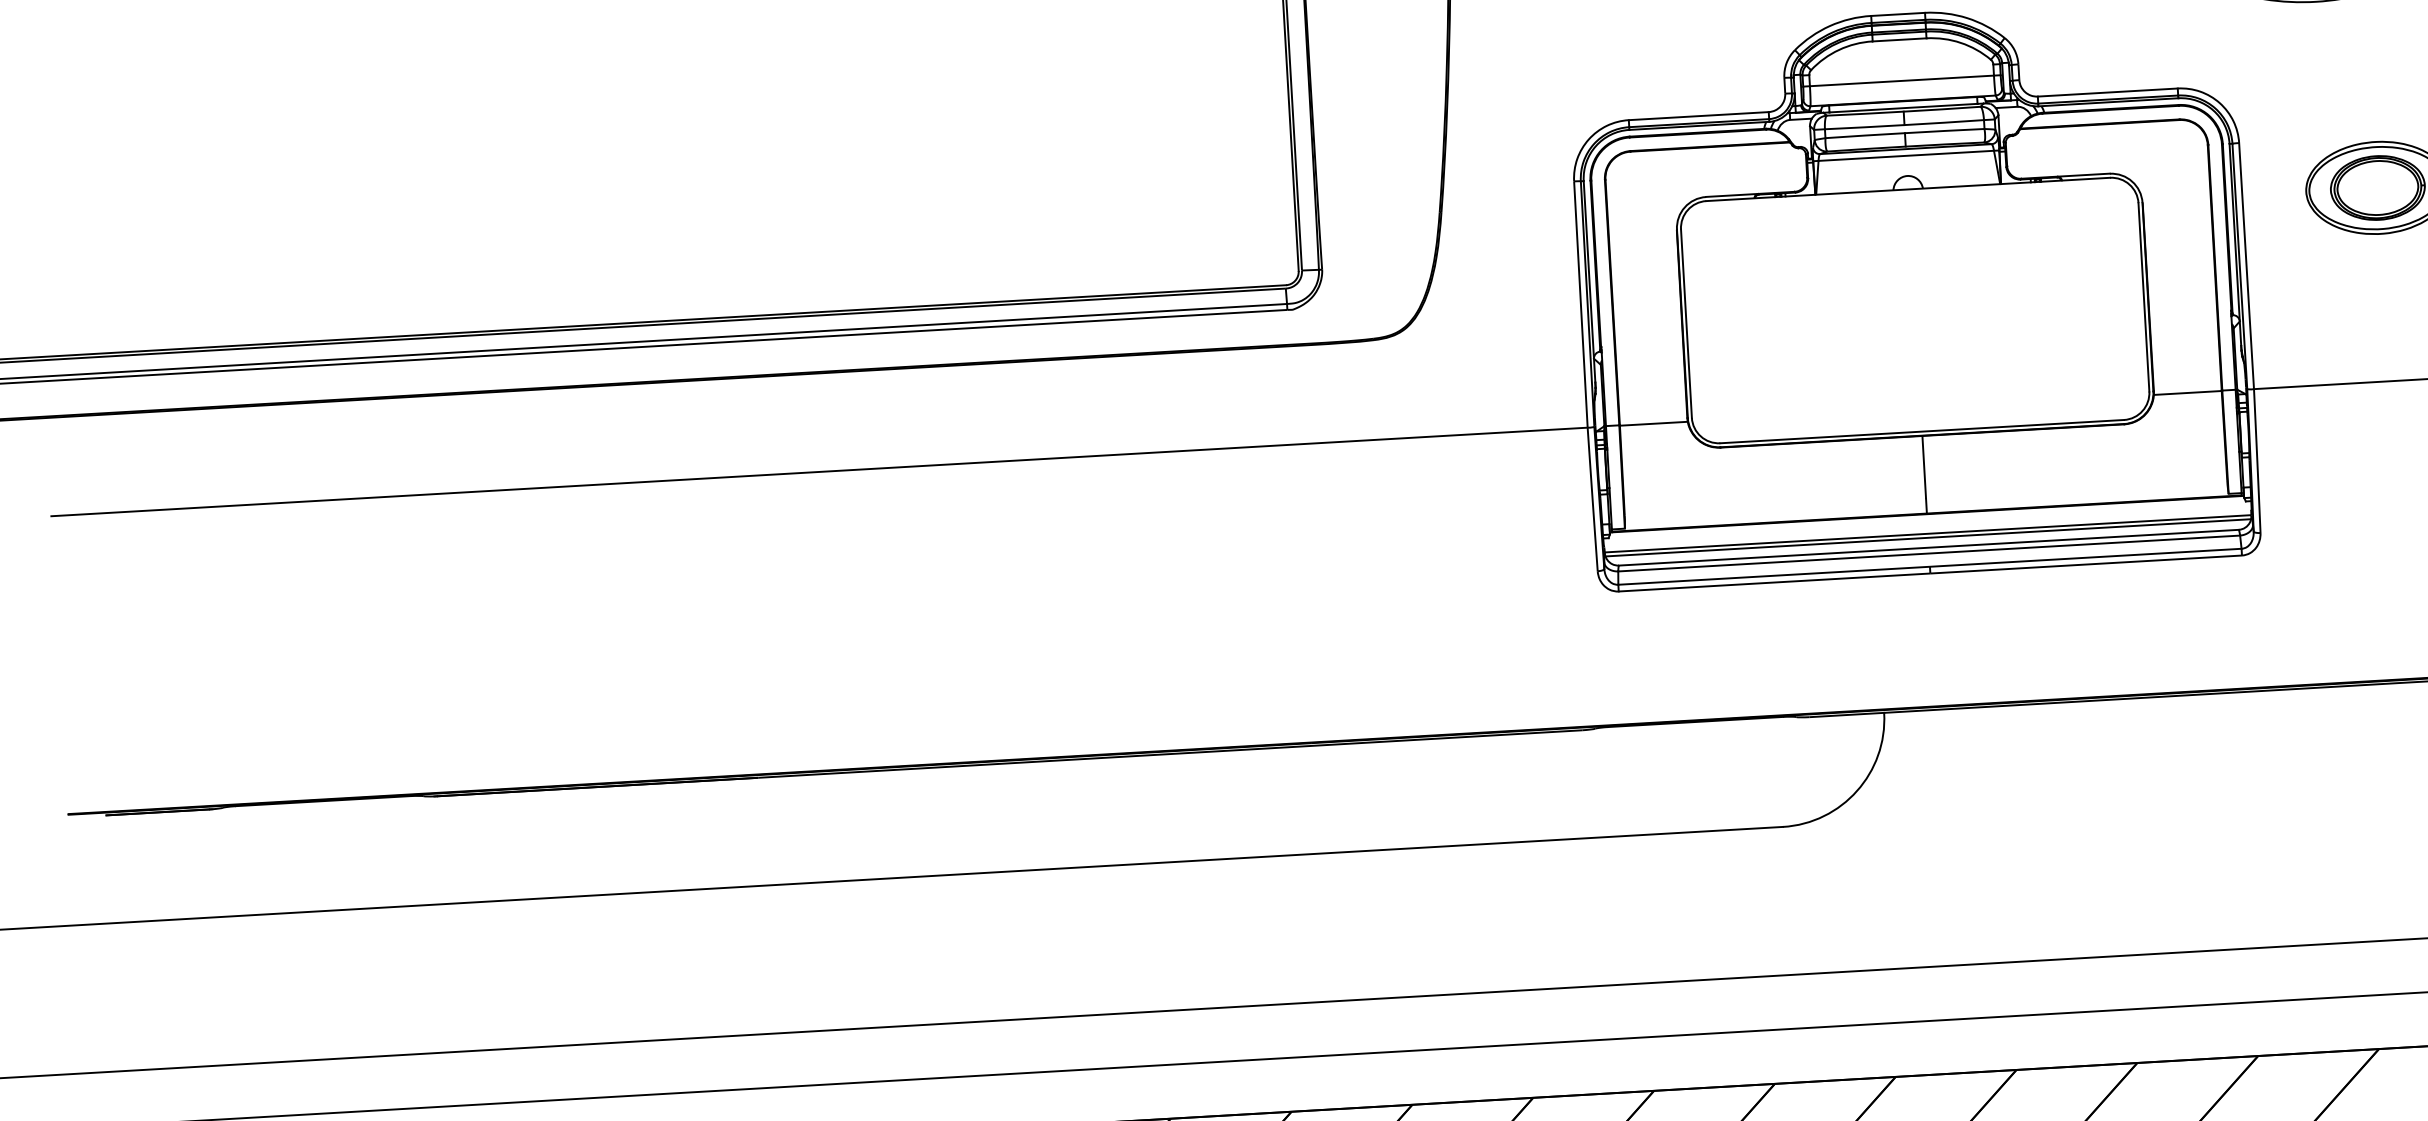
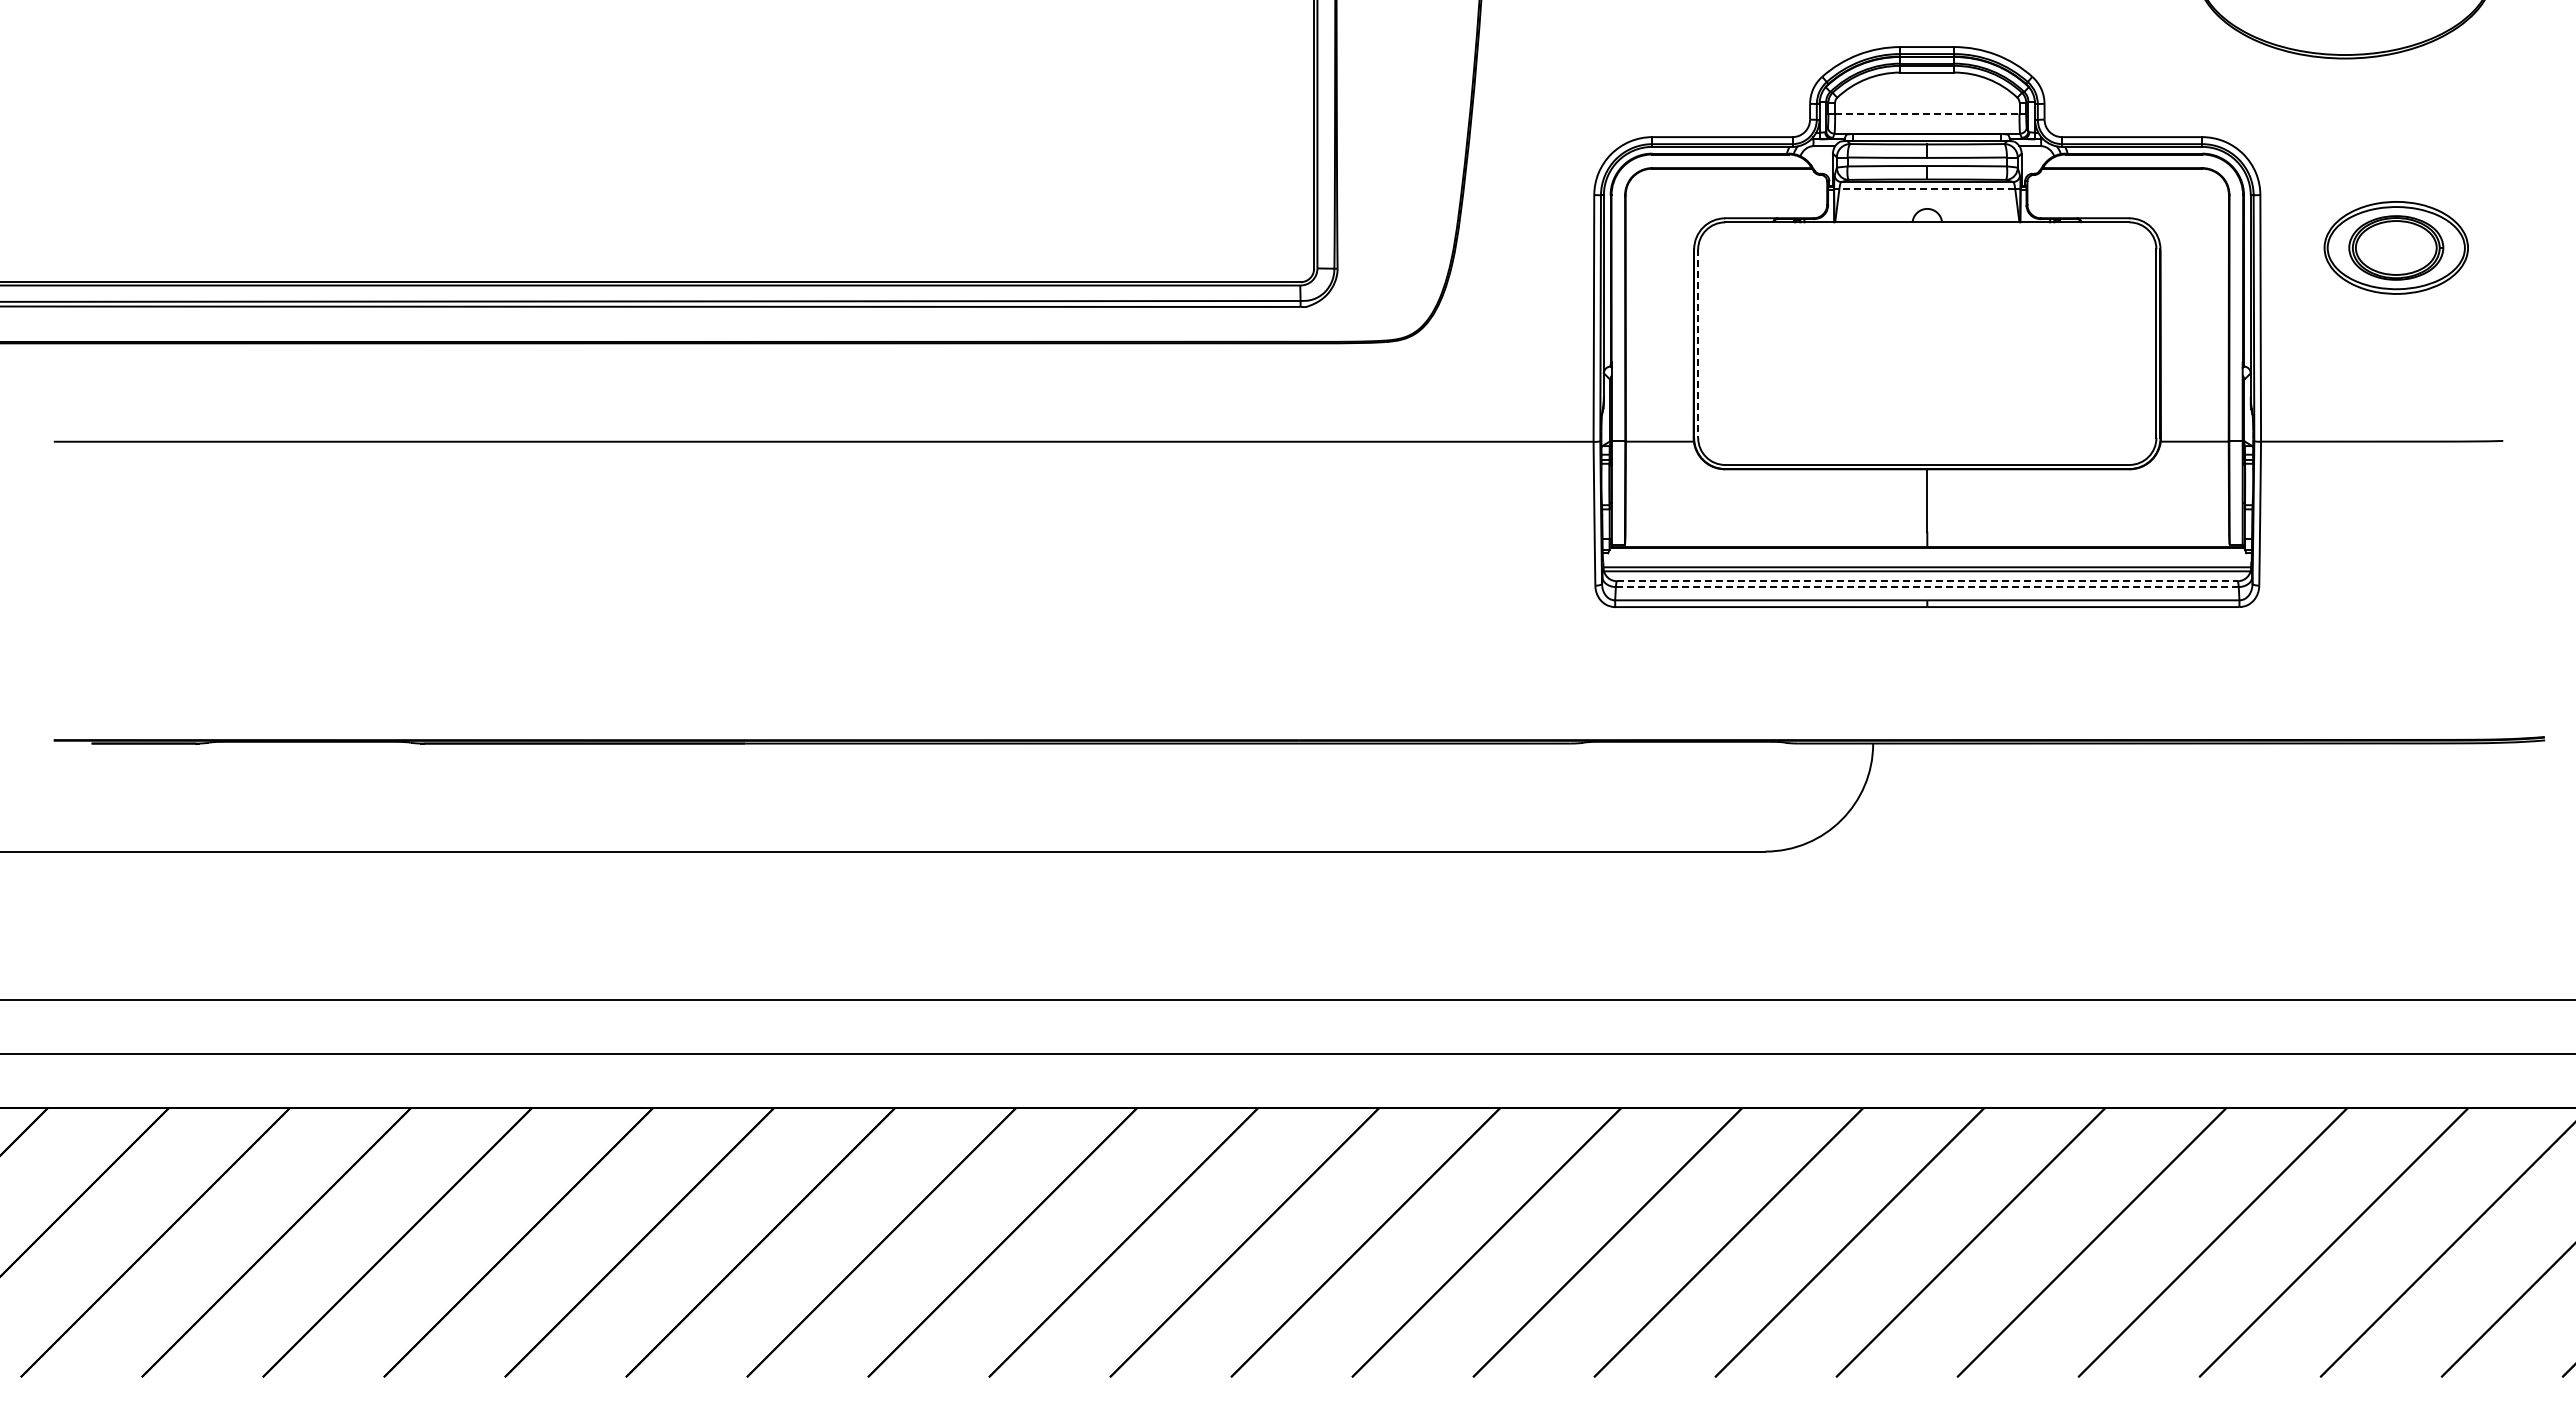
line: (1902, 80) -> (1927, 113), solid -> dashed
line: (1906, 155) -> (1927, 188), solid -> dashed
line: (1686, 324) -> (1698, 344), solid -> dashed
line: (1929, 547) -> (1927, 581), solid -> dashed
line: (1929, 553) -> (1927, 587), solid -> dashed

